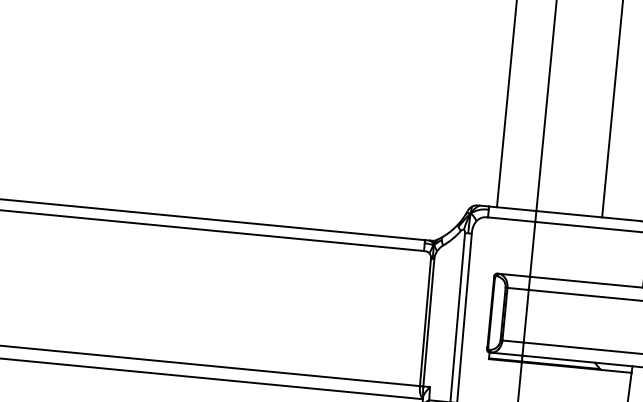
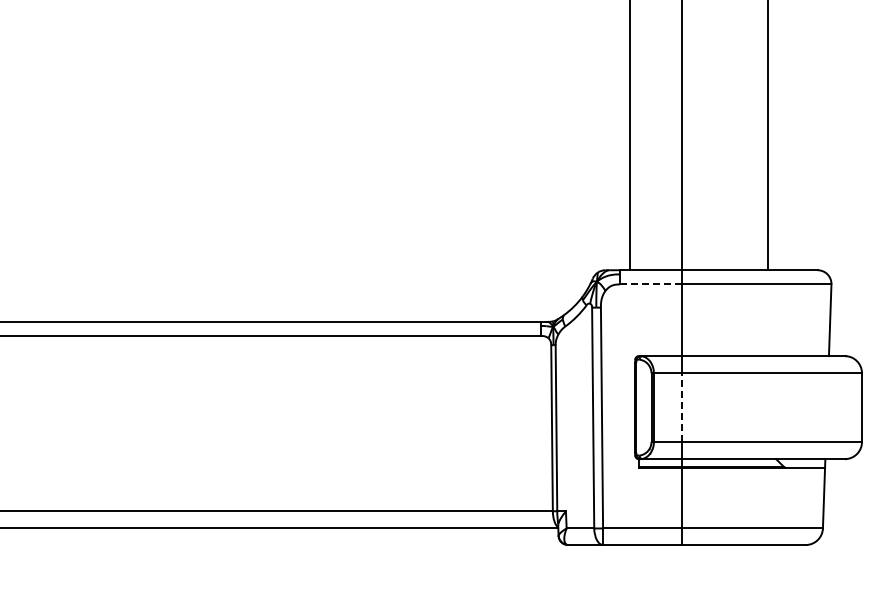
line: (511, 219) -> (650, 284), solid -> dashed
line: (526, 316) -> (681, 407), solid -> dashed

